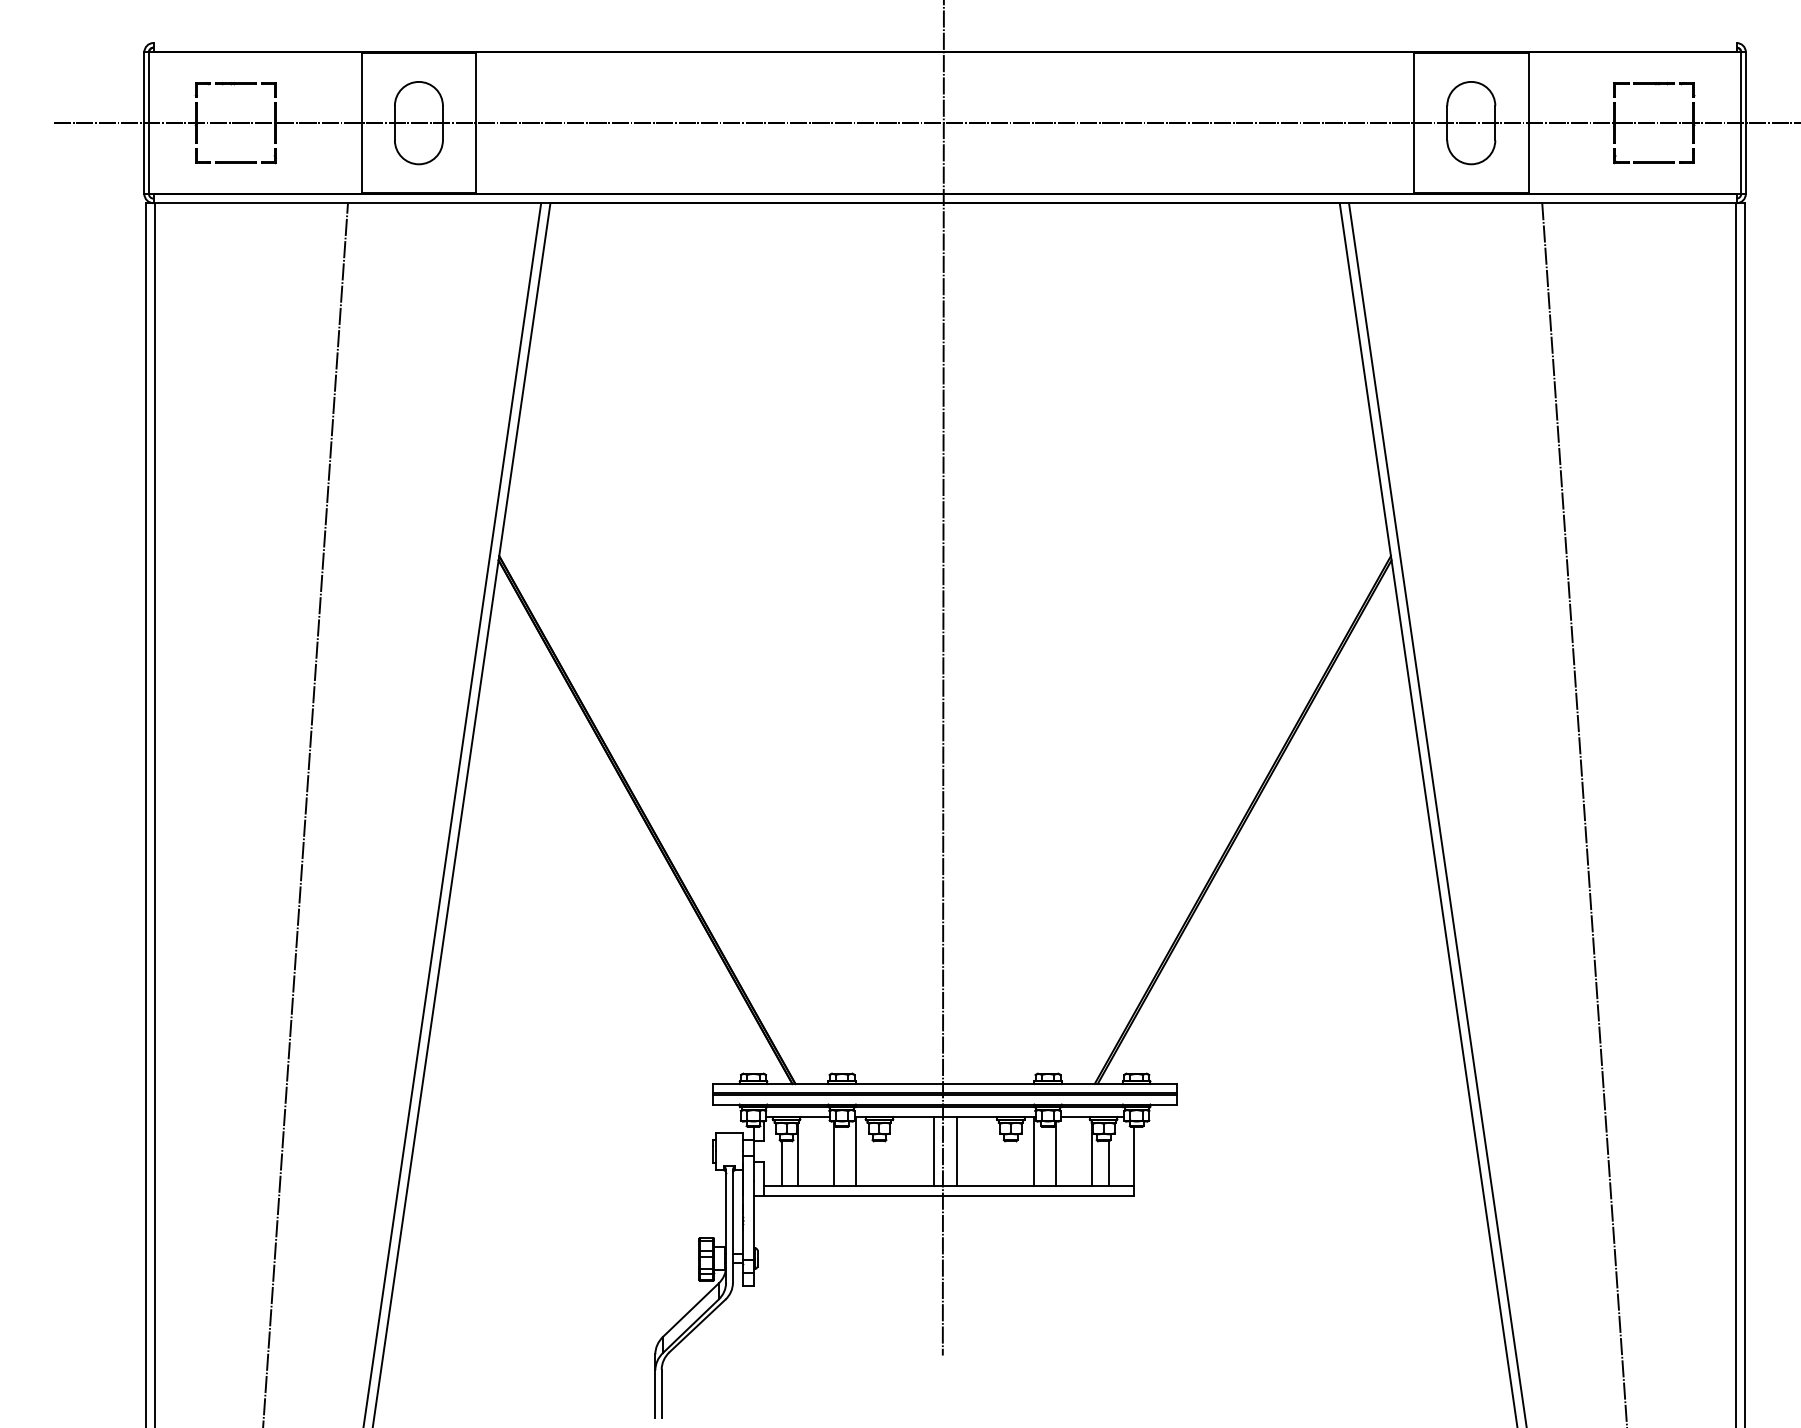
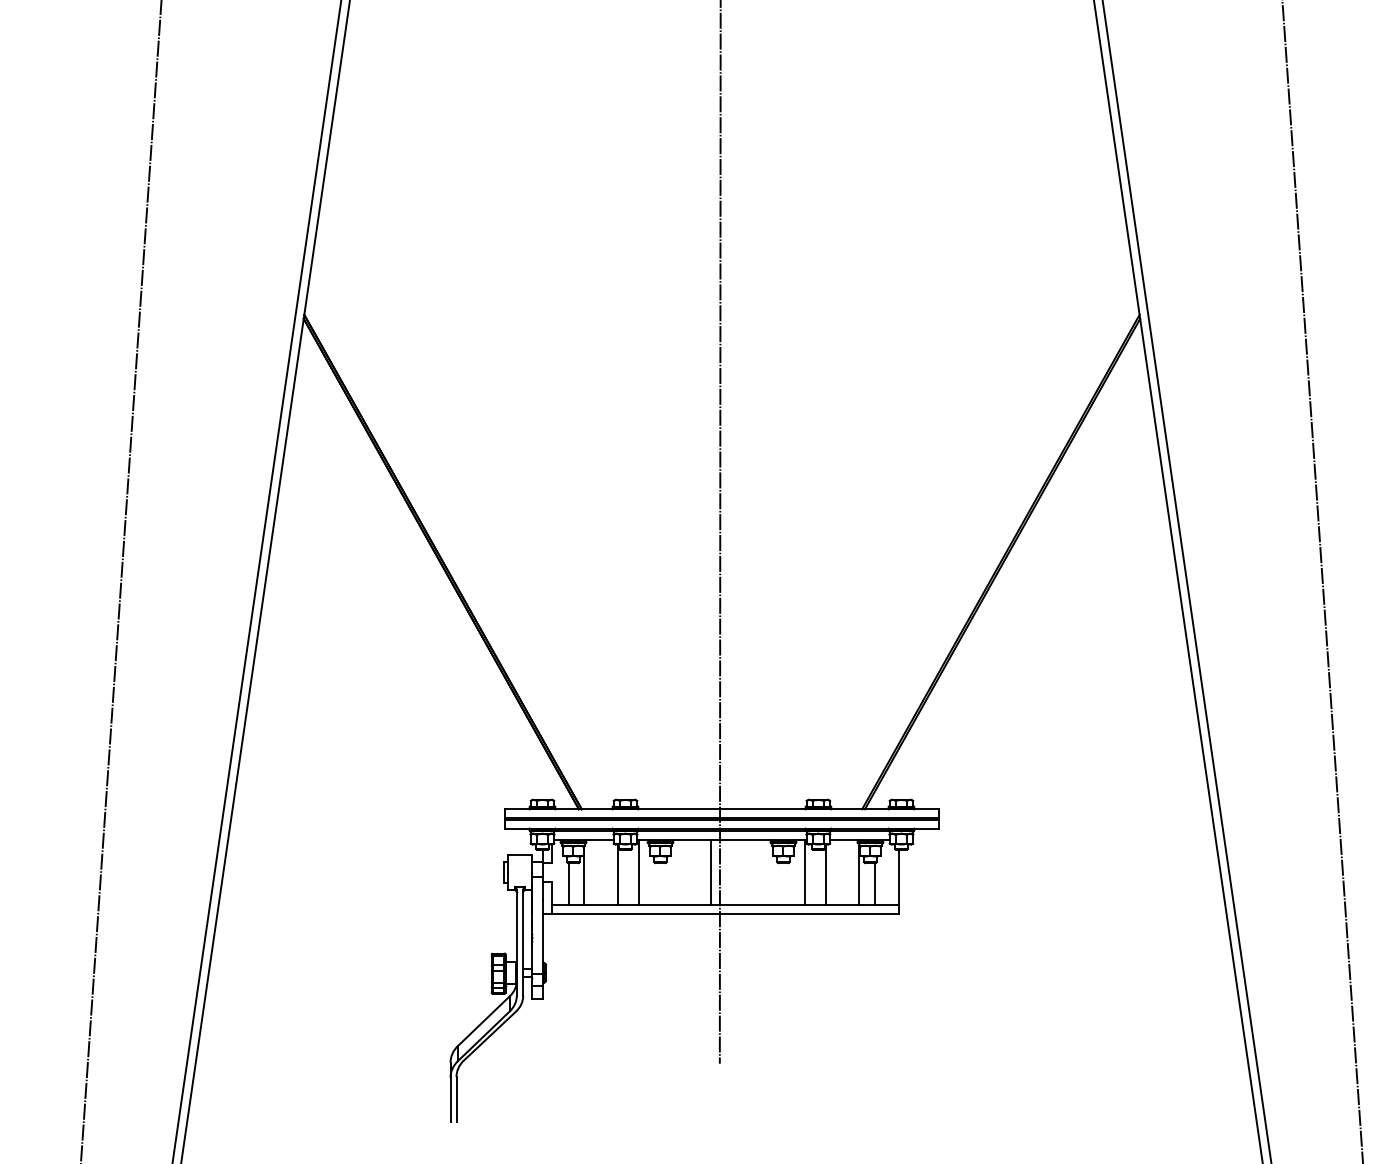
line: (956, 1151) -> (732, 872), removed

